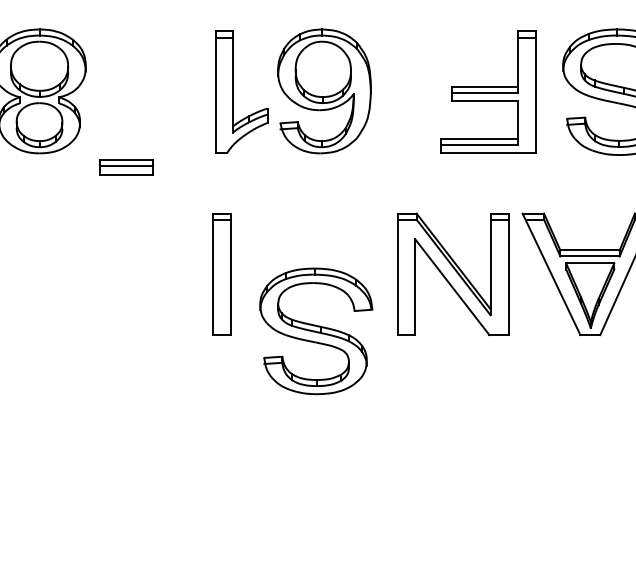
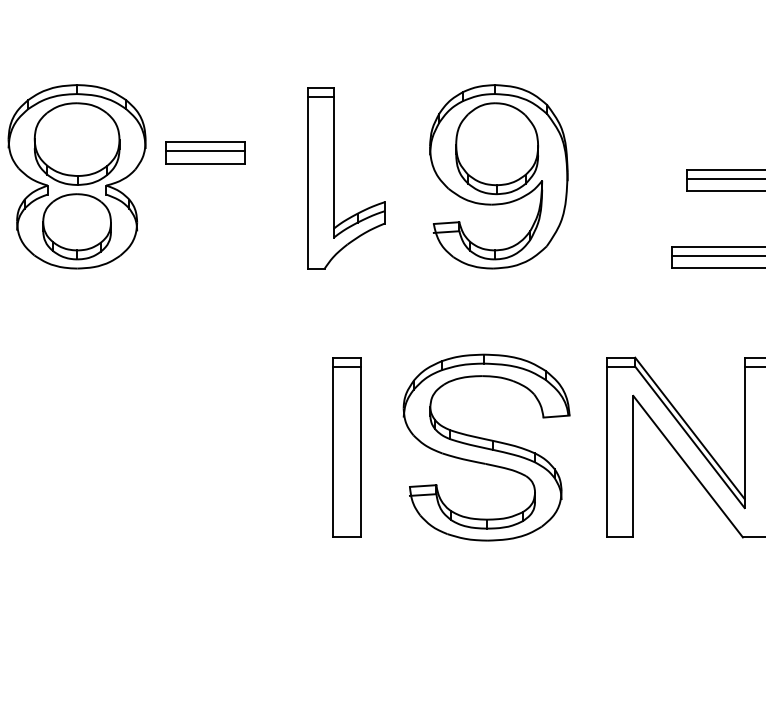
part: (233, 91) -> (334, 176), moved
part: (126, 167) -> (205, 153), moved
part: (316, 331) -> (487, 447), moved

